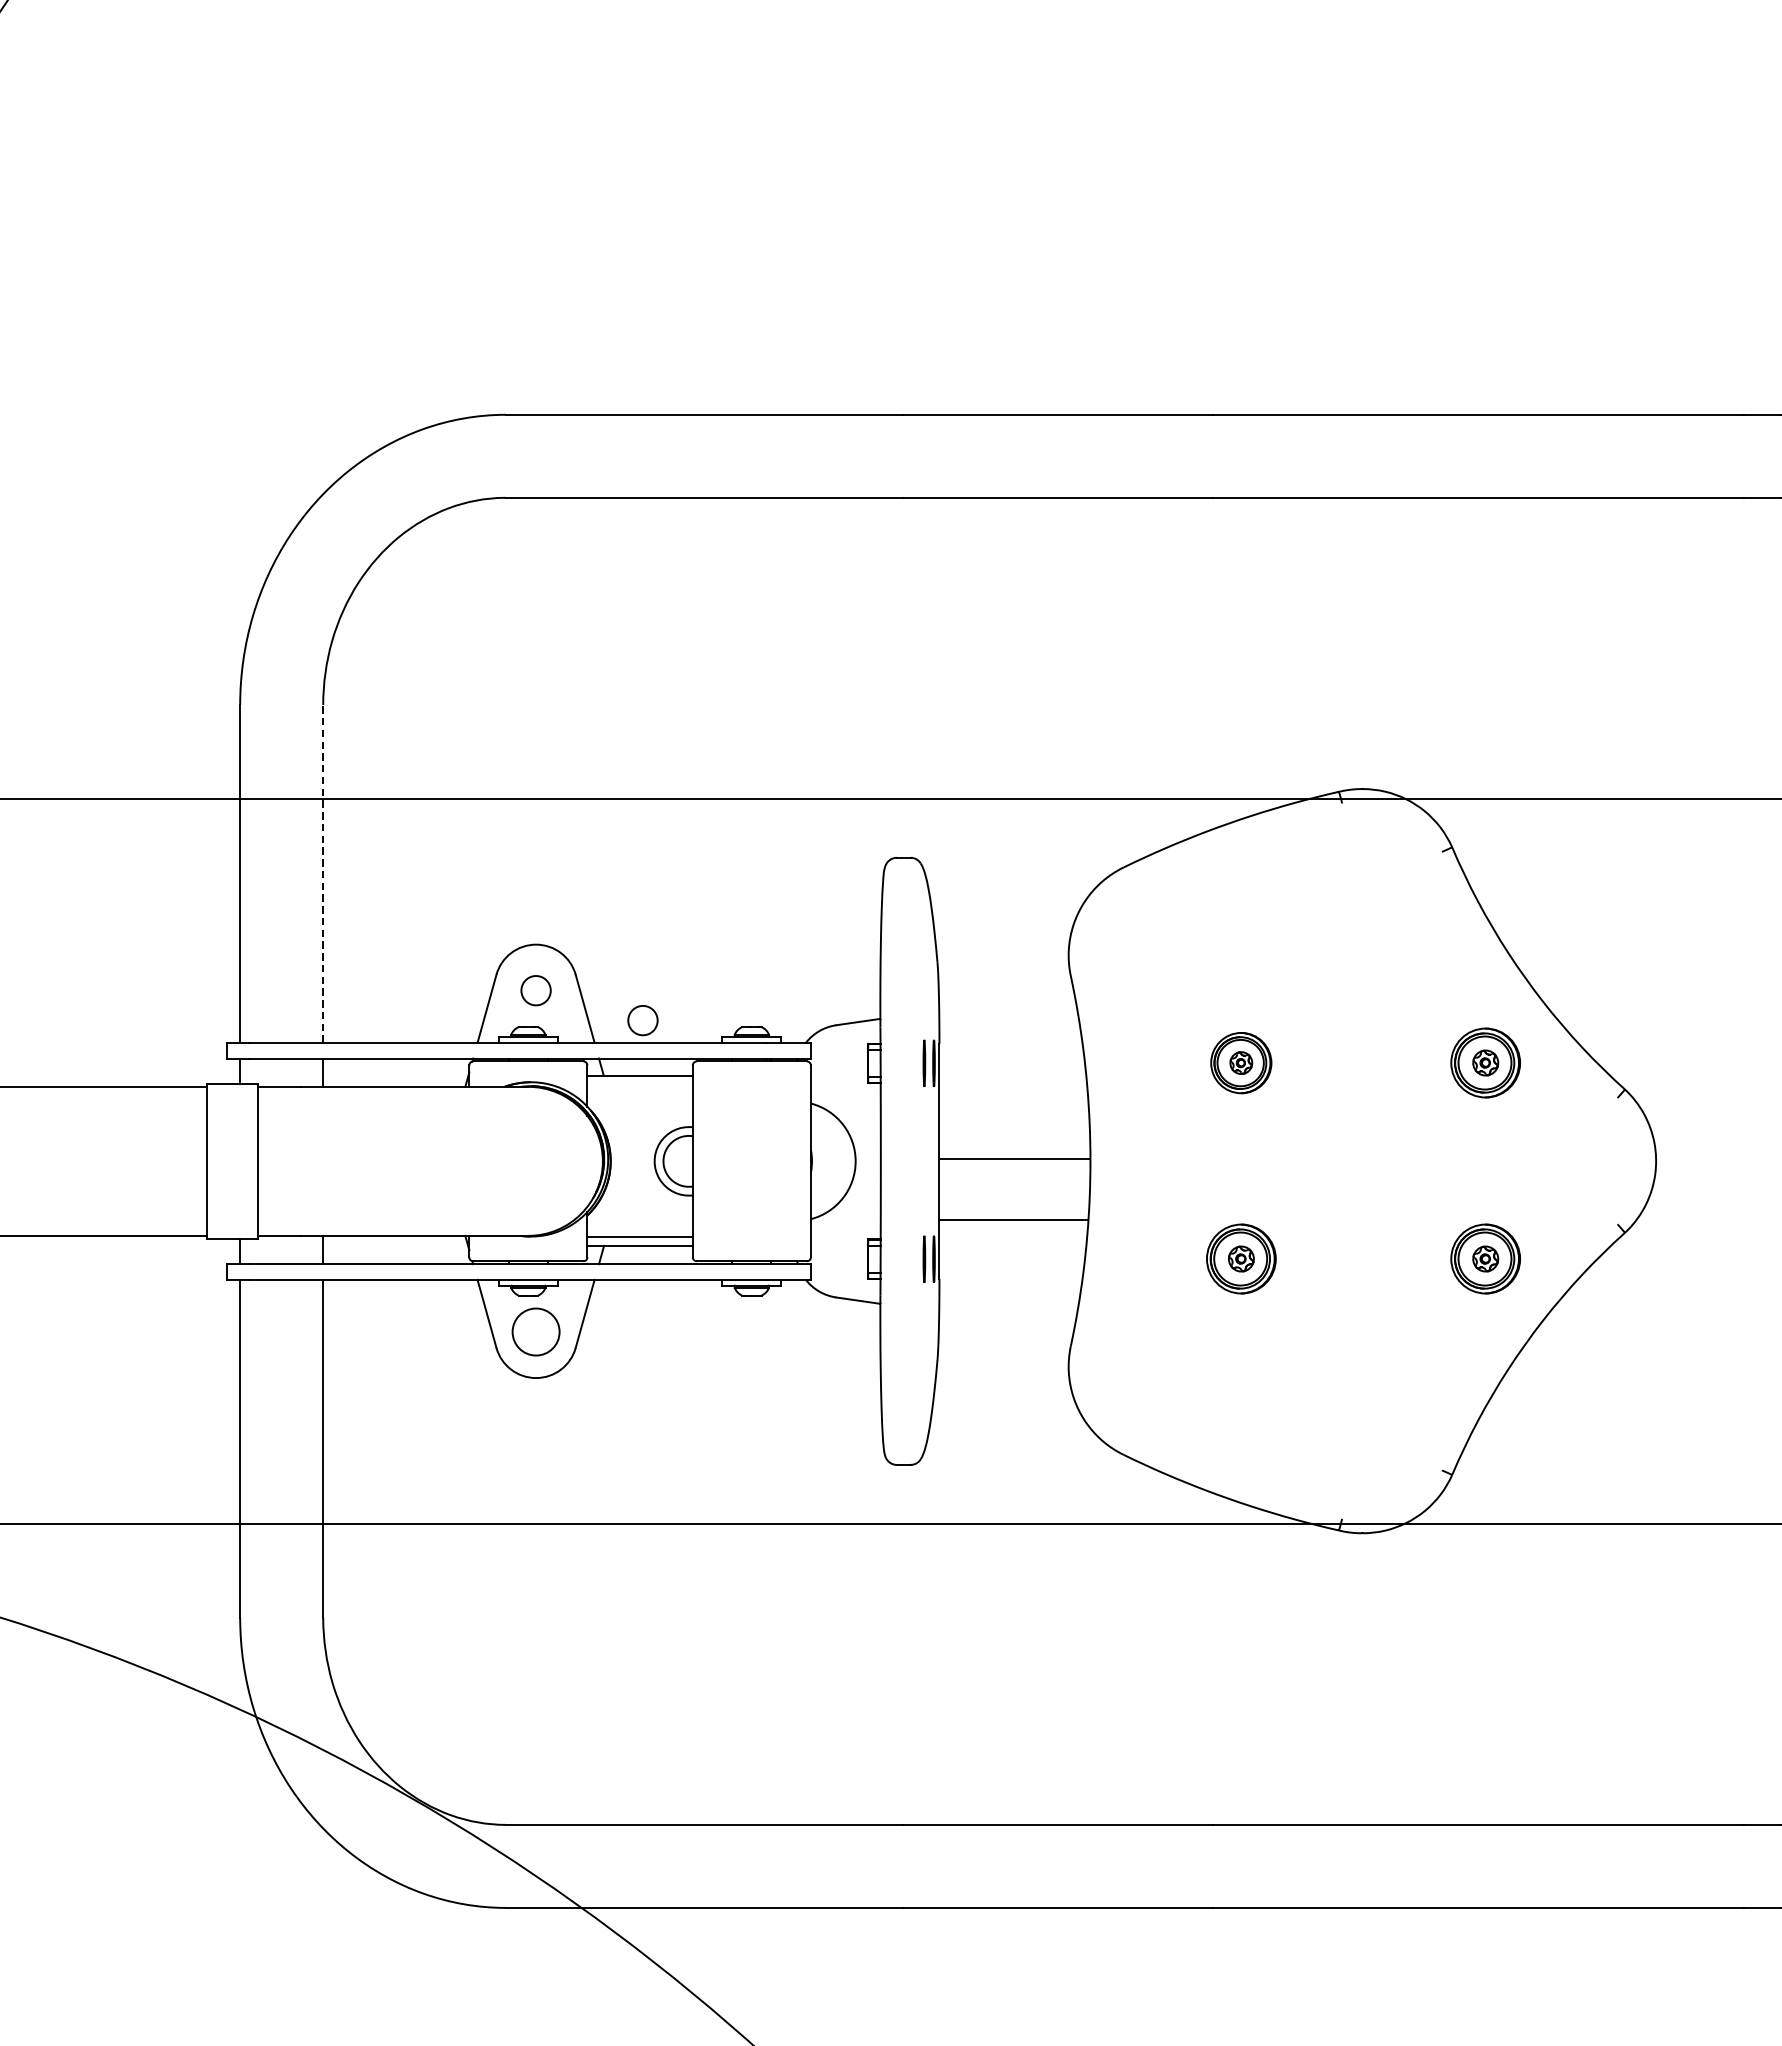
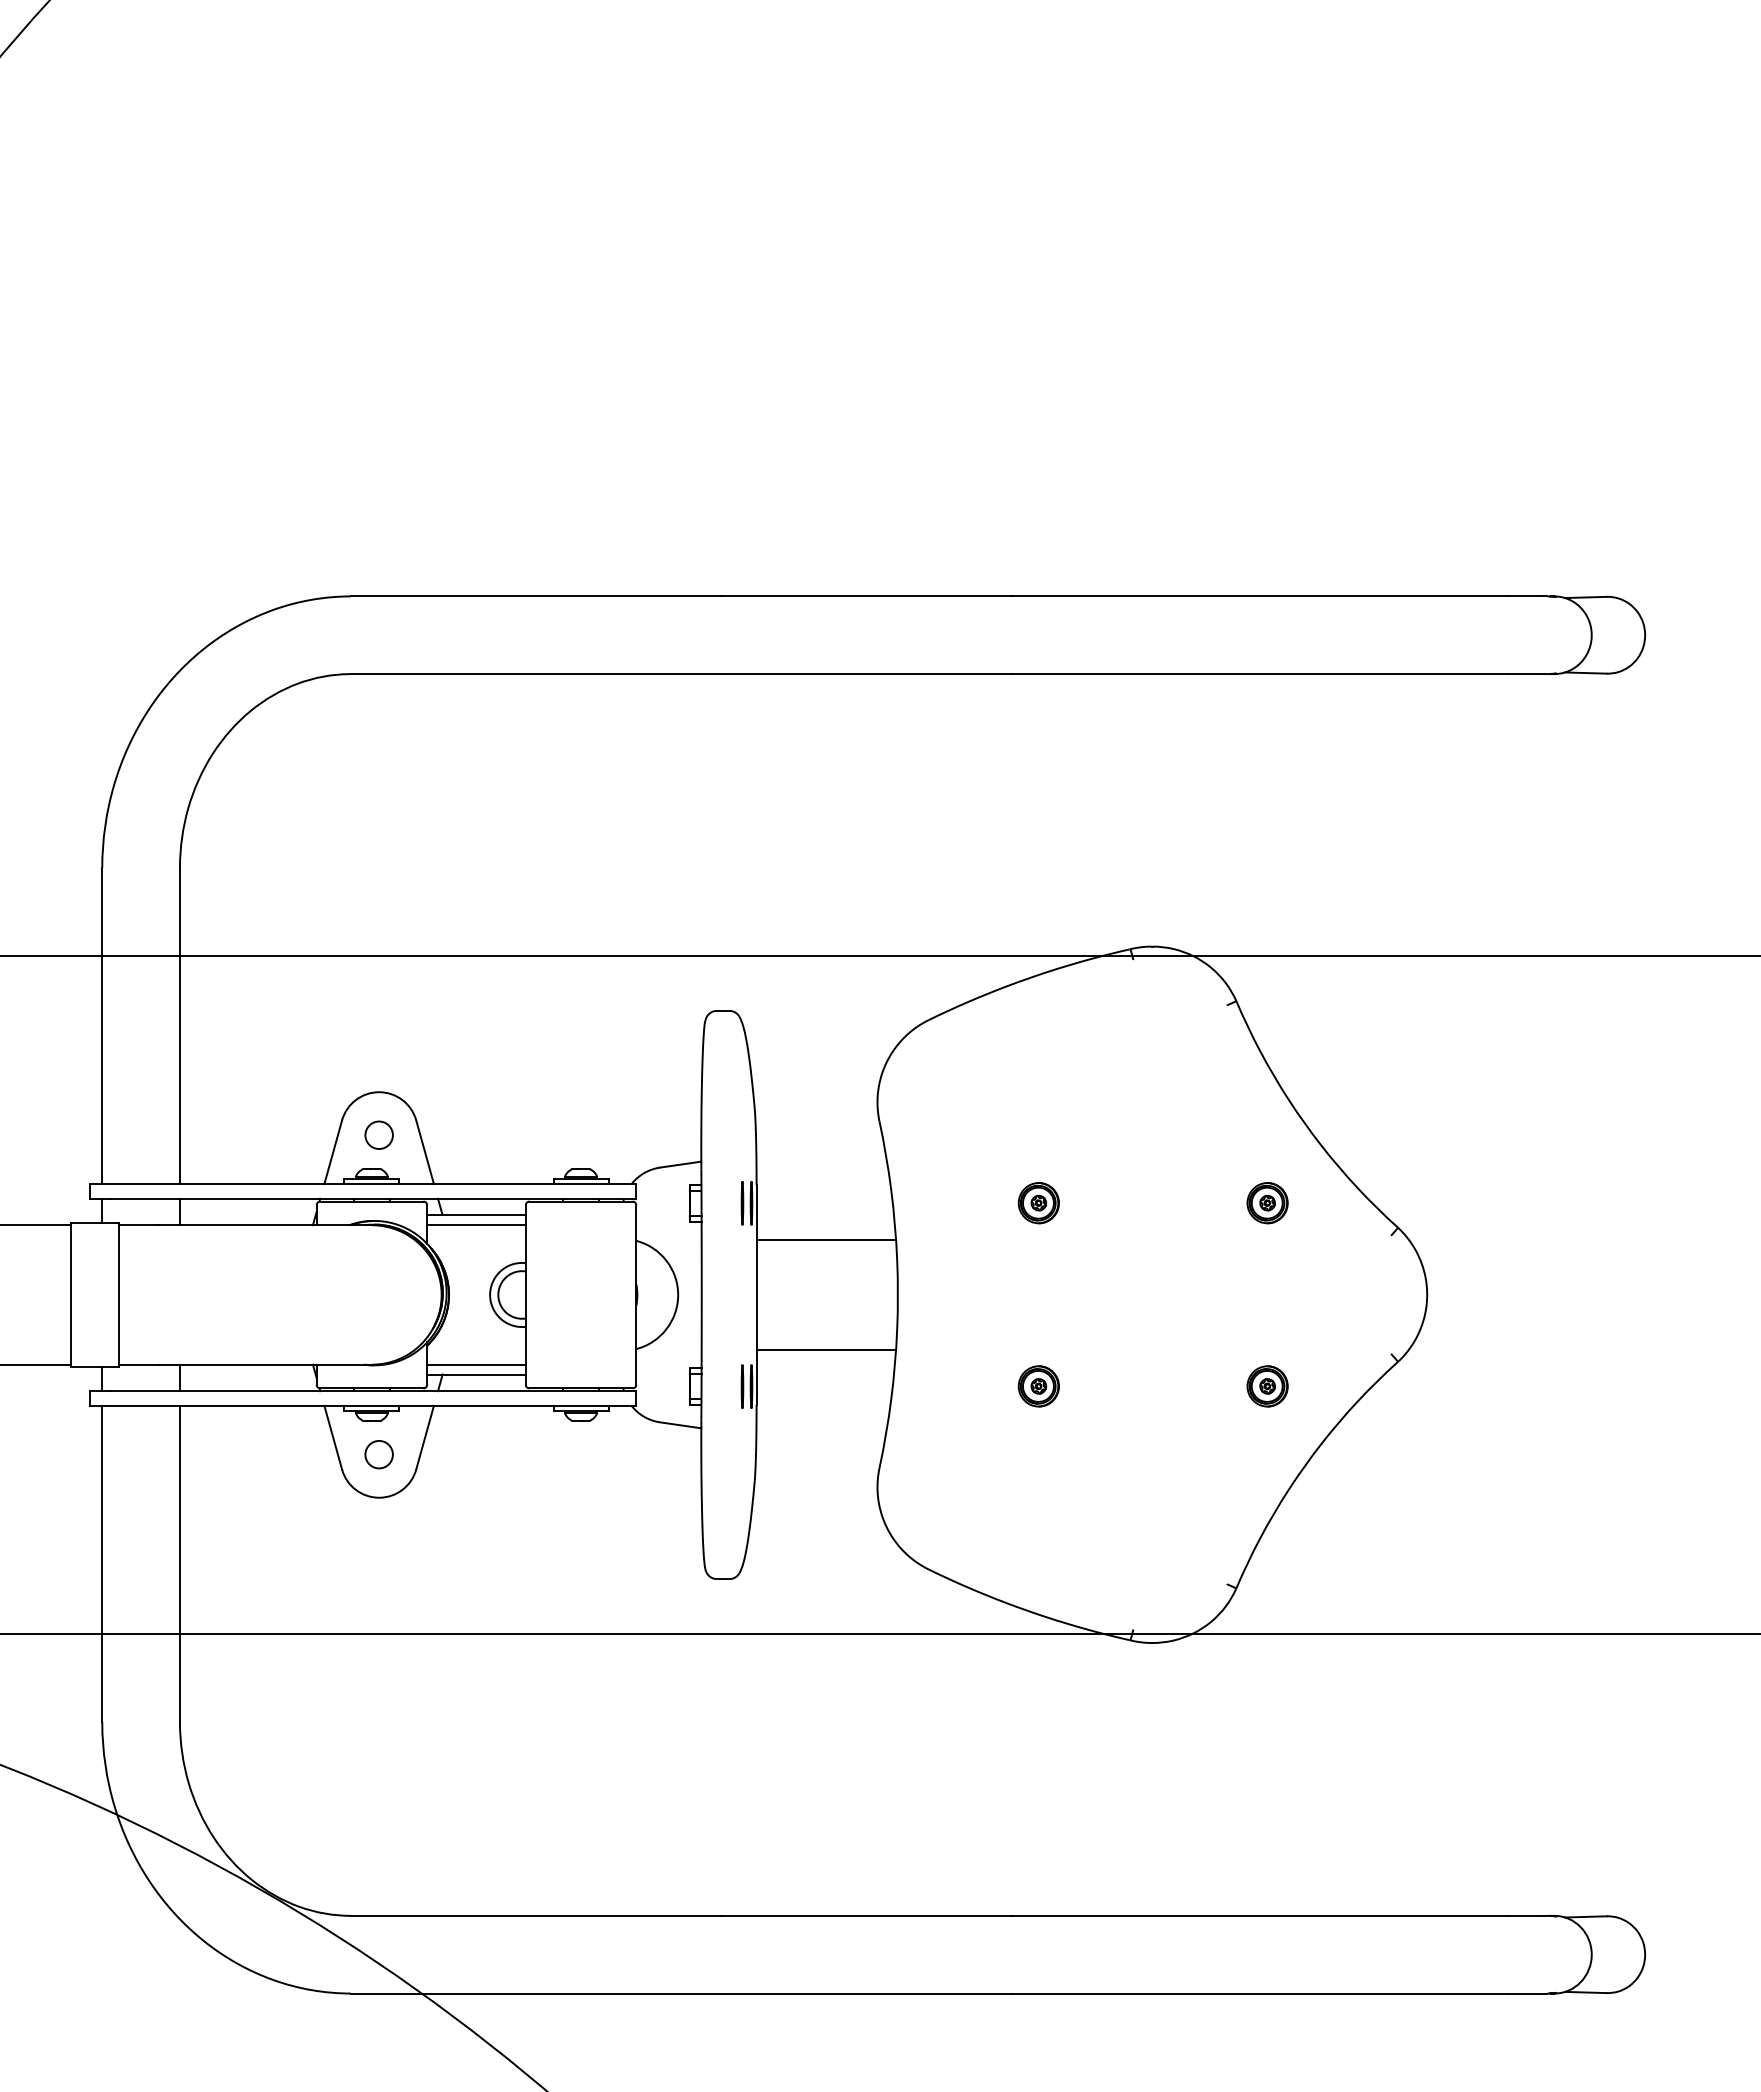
line: (322, 873) -> (179, 1025), dashed -> solid
circle: (642, 1019) -> (478, 1162), removed
part: (1240, 1063) -> (1038, 1203), size x0.71
part: (1485, 1063) -> (1267, 1203), size x0.62
line: (640, 1086) -> (476, 1224), added
line: (1014, 1158) -> (826, 1239), moved
part: (1240, 1259) -> (1038, 1386), size x0.62
part: (1485, 1259) -> (1267, 1386), size x0.62
circle: (535, 1331) -> (378, 1454), size x0.62

